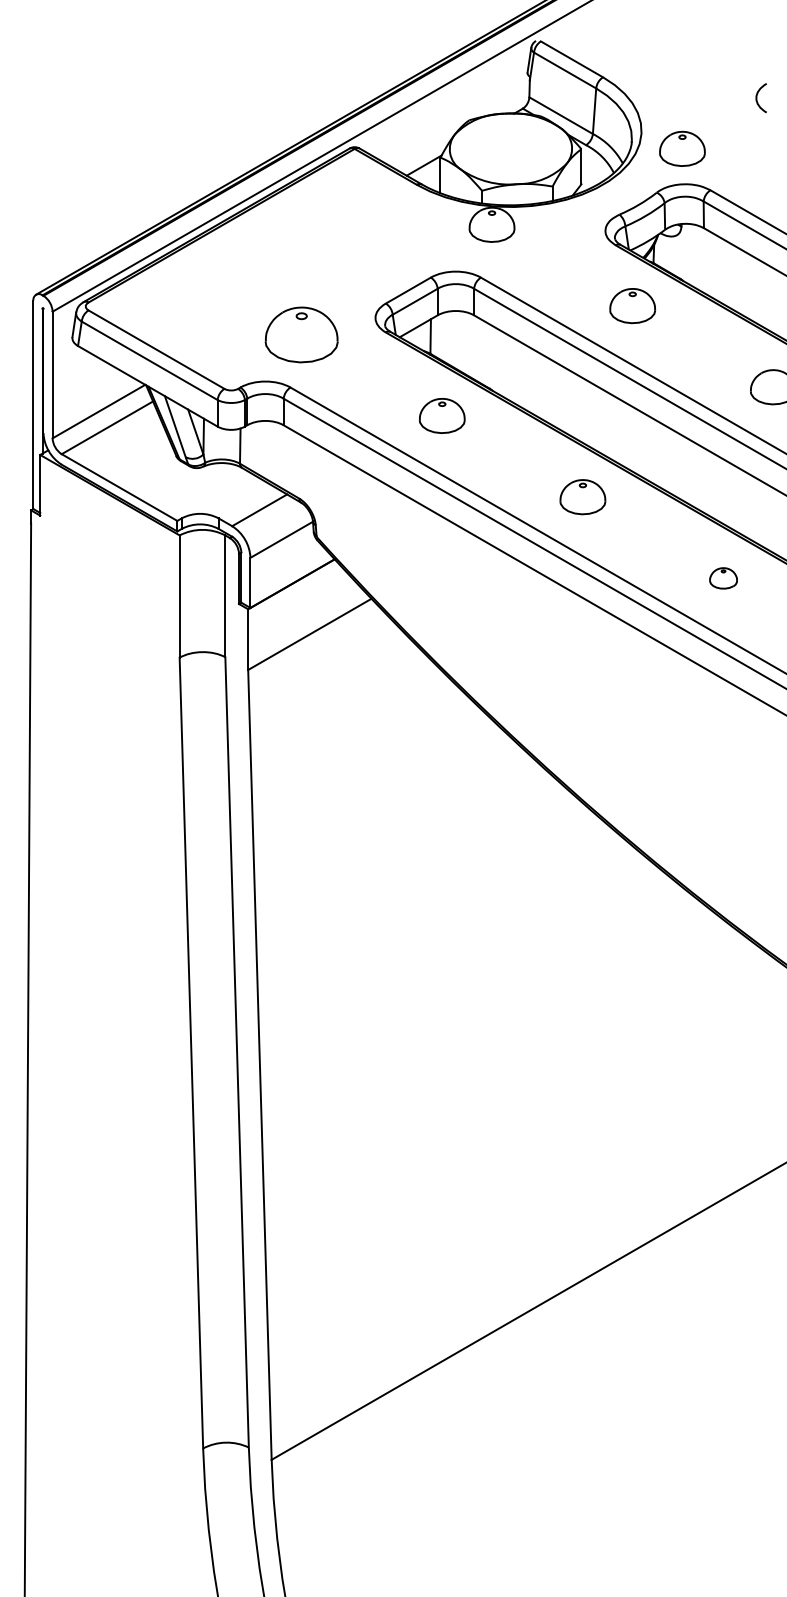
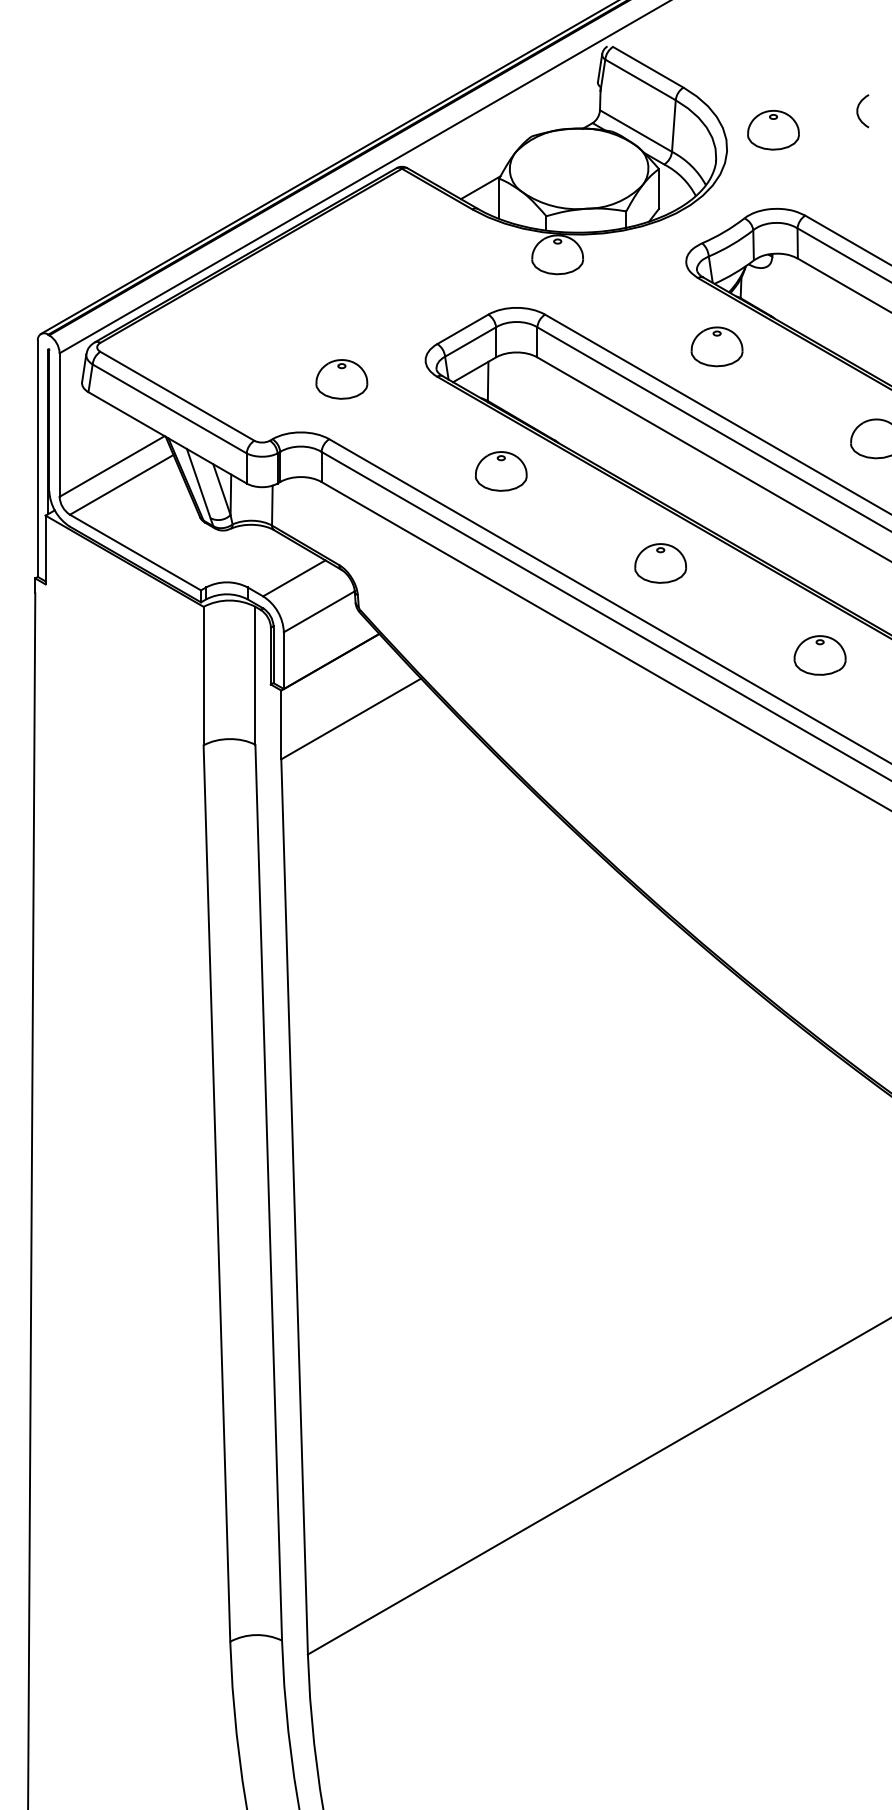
part: (682, 148) -> (773, 129), moved
part: (301, 334) -> (341, 379), size x0.62
part: (723, 578) -> (820, 655), size x1.67

